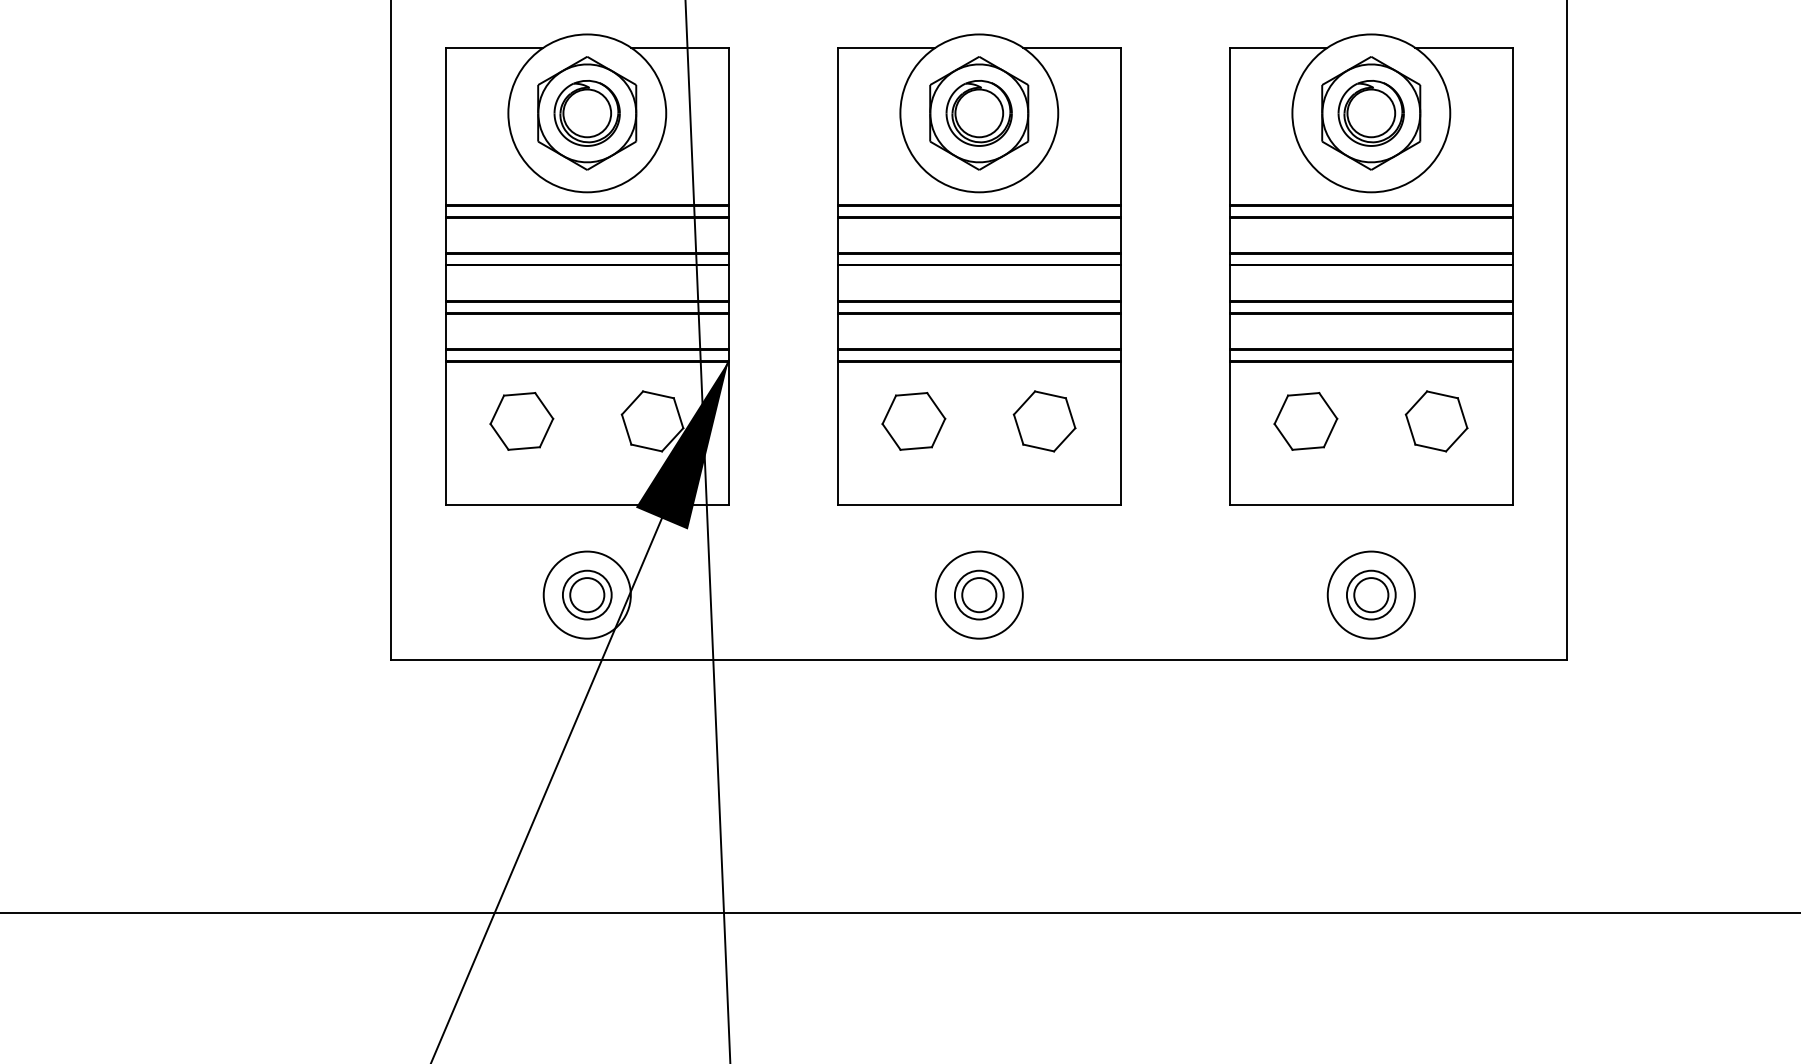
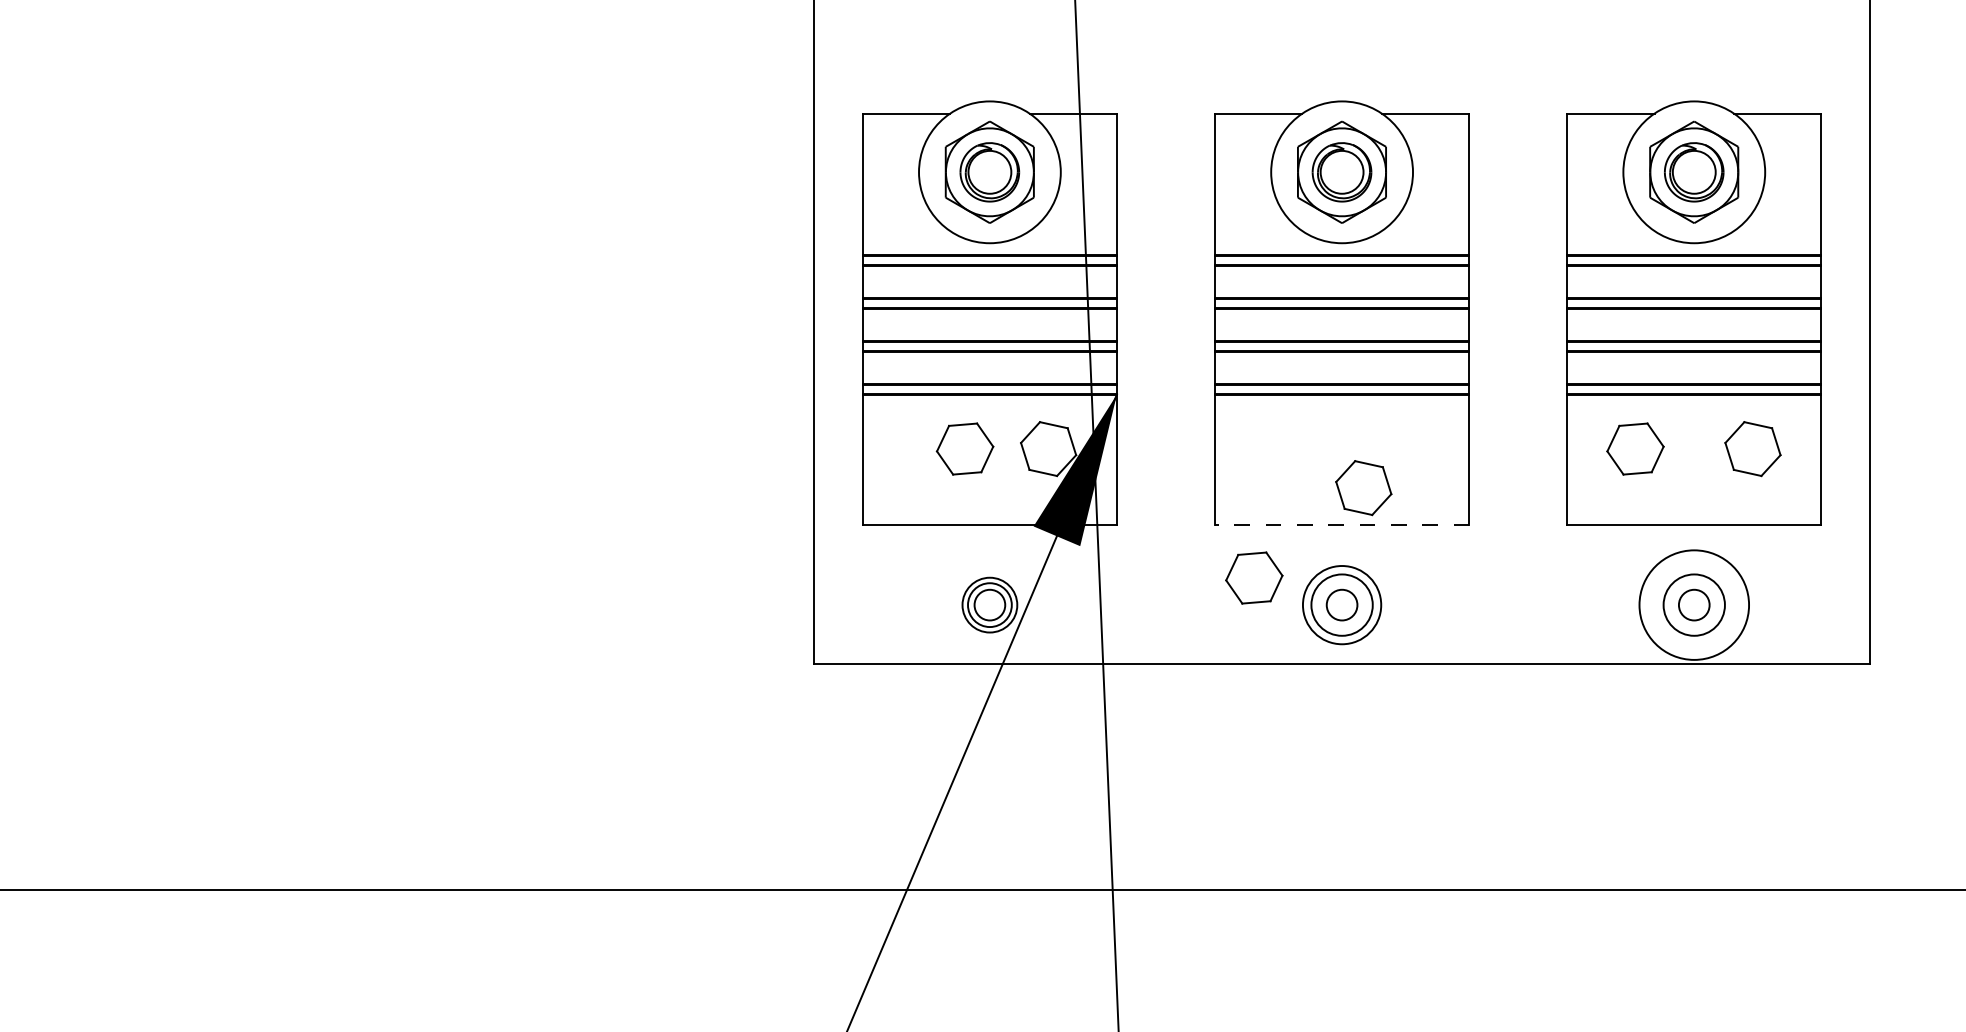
part: (521, 420) -> (964, 448), moved
part: (914, 420) -> (1254, 577), moved
part: (1044, 421) -> (1363, 488), moved
line: (978, 505) -> (1341, 524), solid -> dashed
circle: (586, 595) -> (989, 605), size x0.7
circle: (979, 595) -> (1342, 605), size x1.4
circle: (1371, 595) -> (1694, 605), size x1.4
circle: (1371, 595) -> (1694, 605), size x1.4

